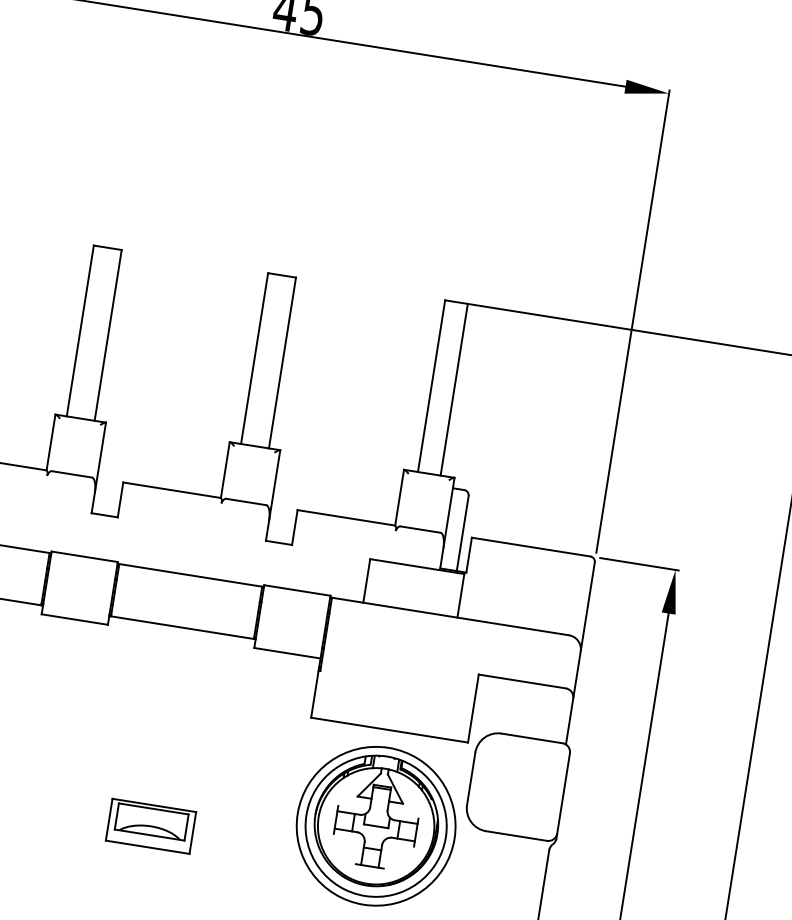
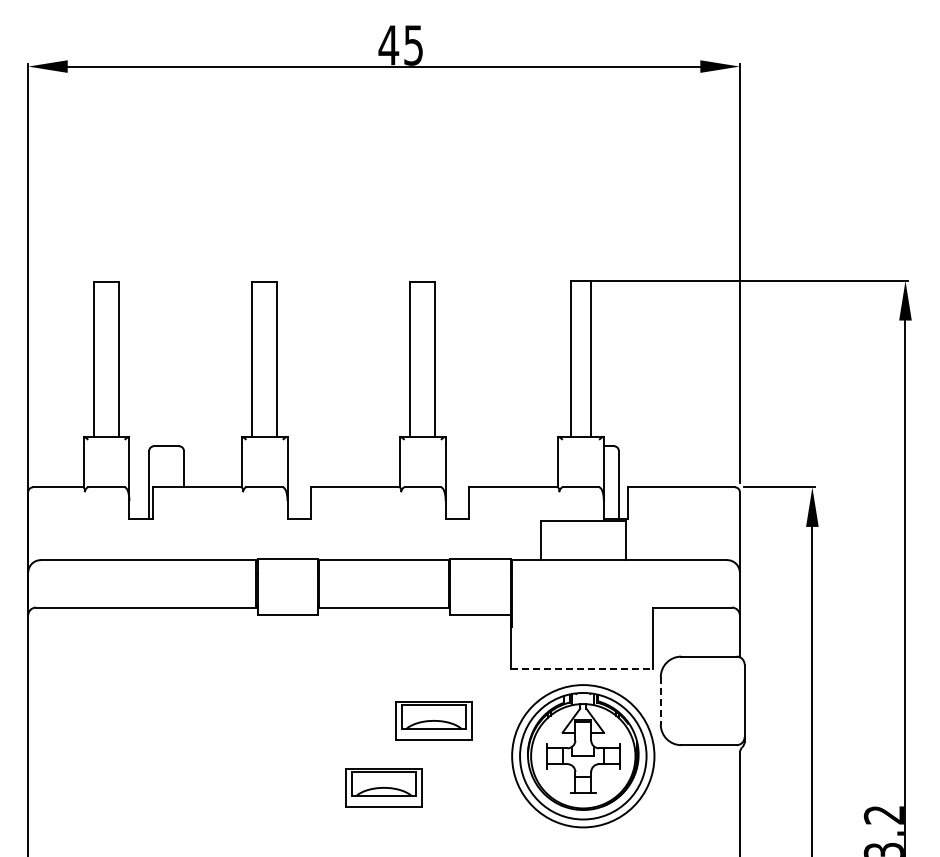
line: (390, 730) -> (582, 669), solid -> dashed
part: (217, 760) -> (433, 720), added
line: (470, 778) -> (660, 700), solid -> dashed

